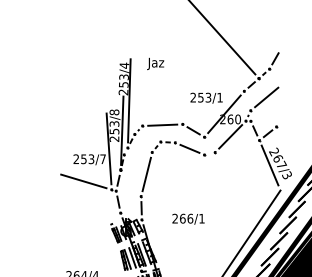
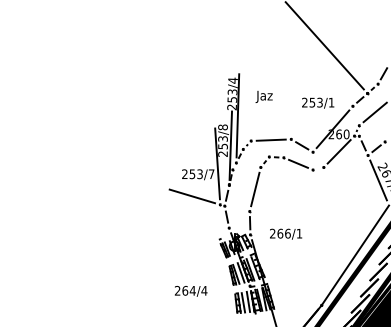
text: (154, 63) -> (263, 96), moved
text: (206, 97) -> (318, 102), moved
text: (188, 218) -> (286, 233), moved

